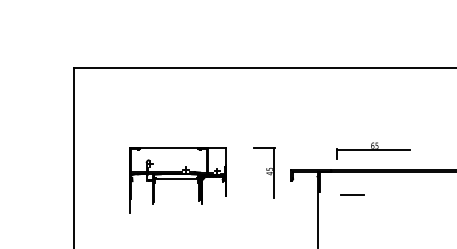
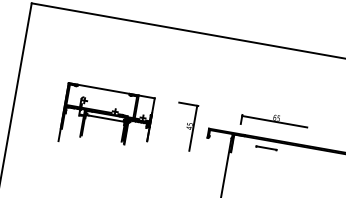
part: (373, 150) -> (274, 121), moved
line: (352, 194) -> (266, 148), moved

